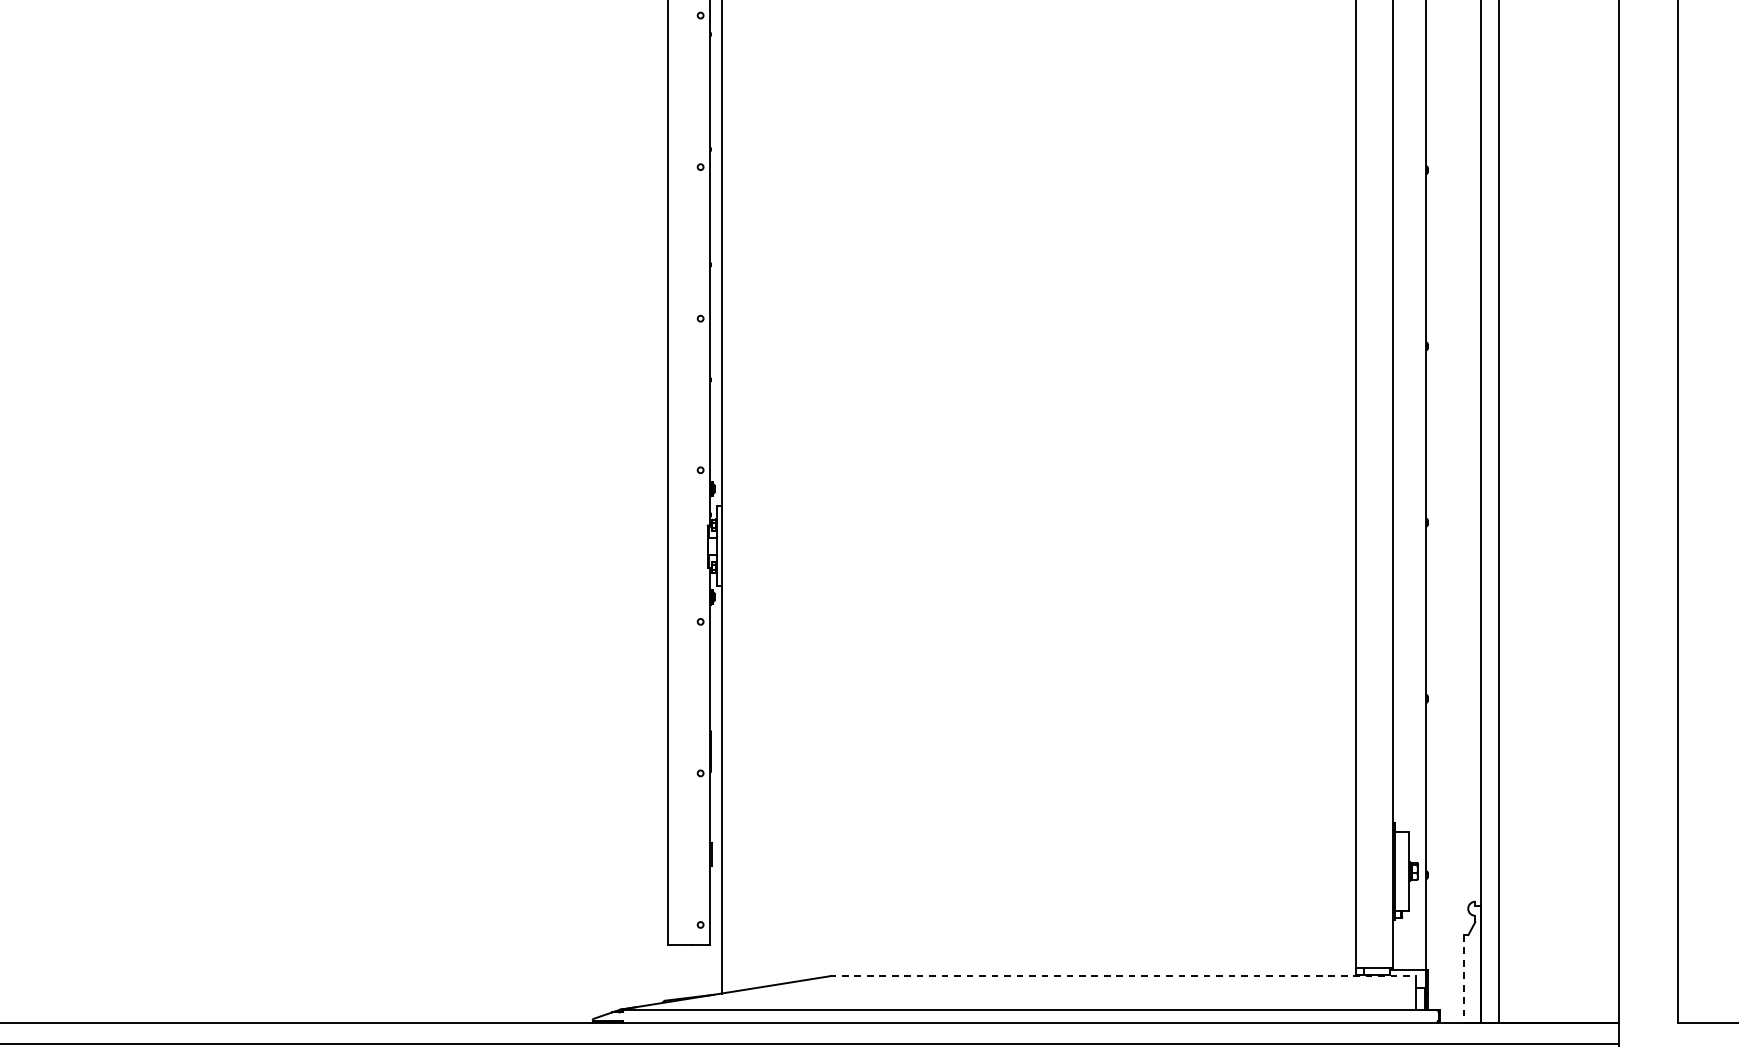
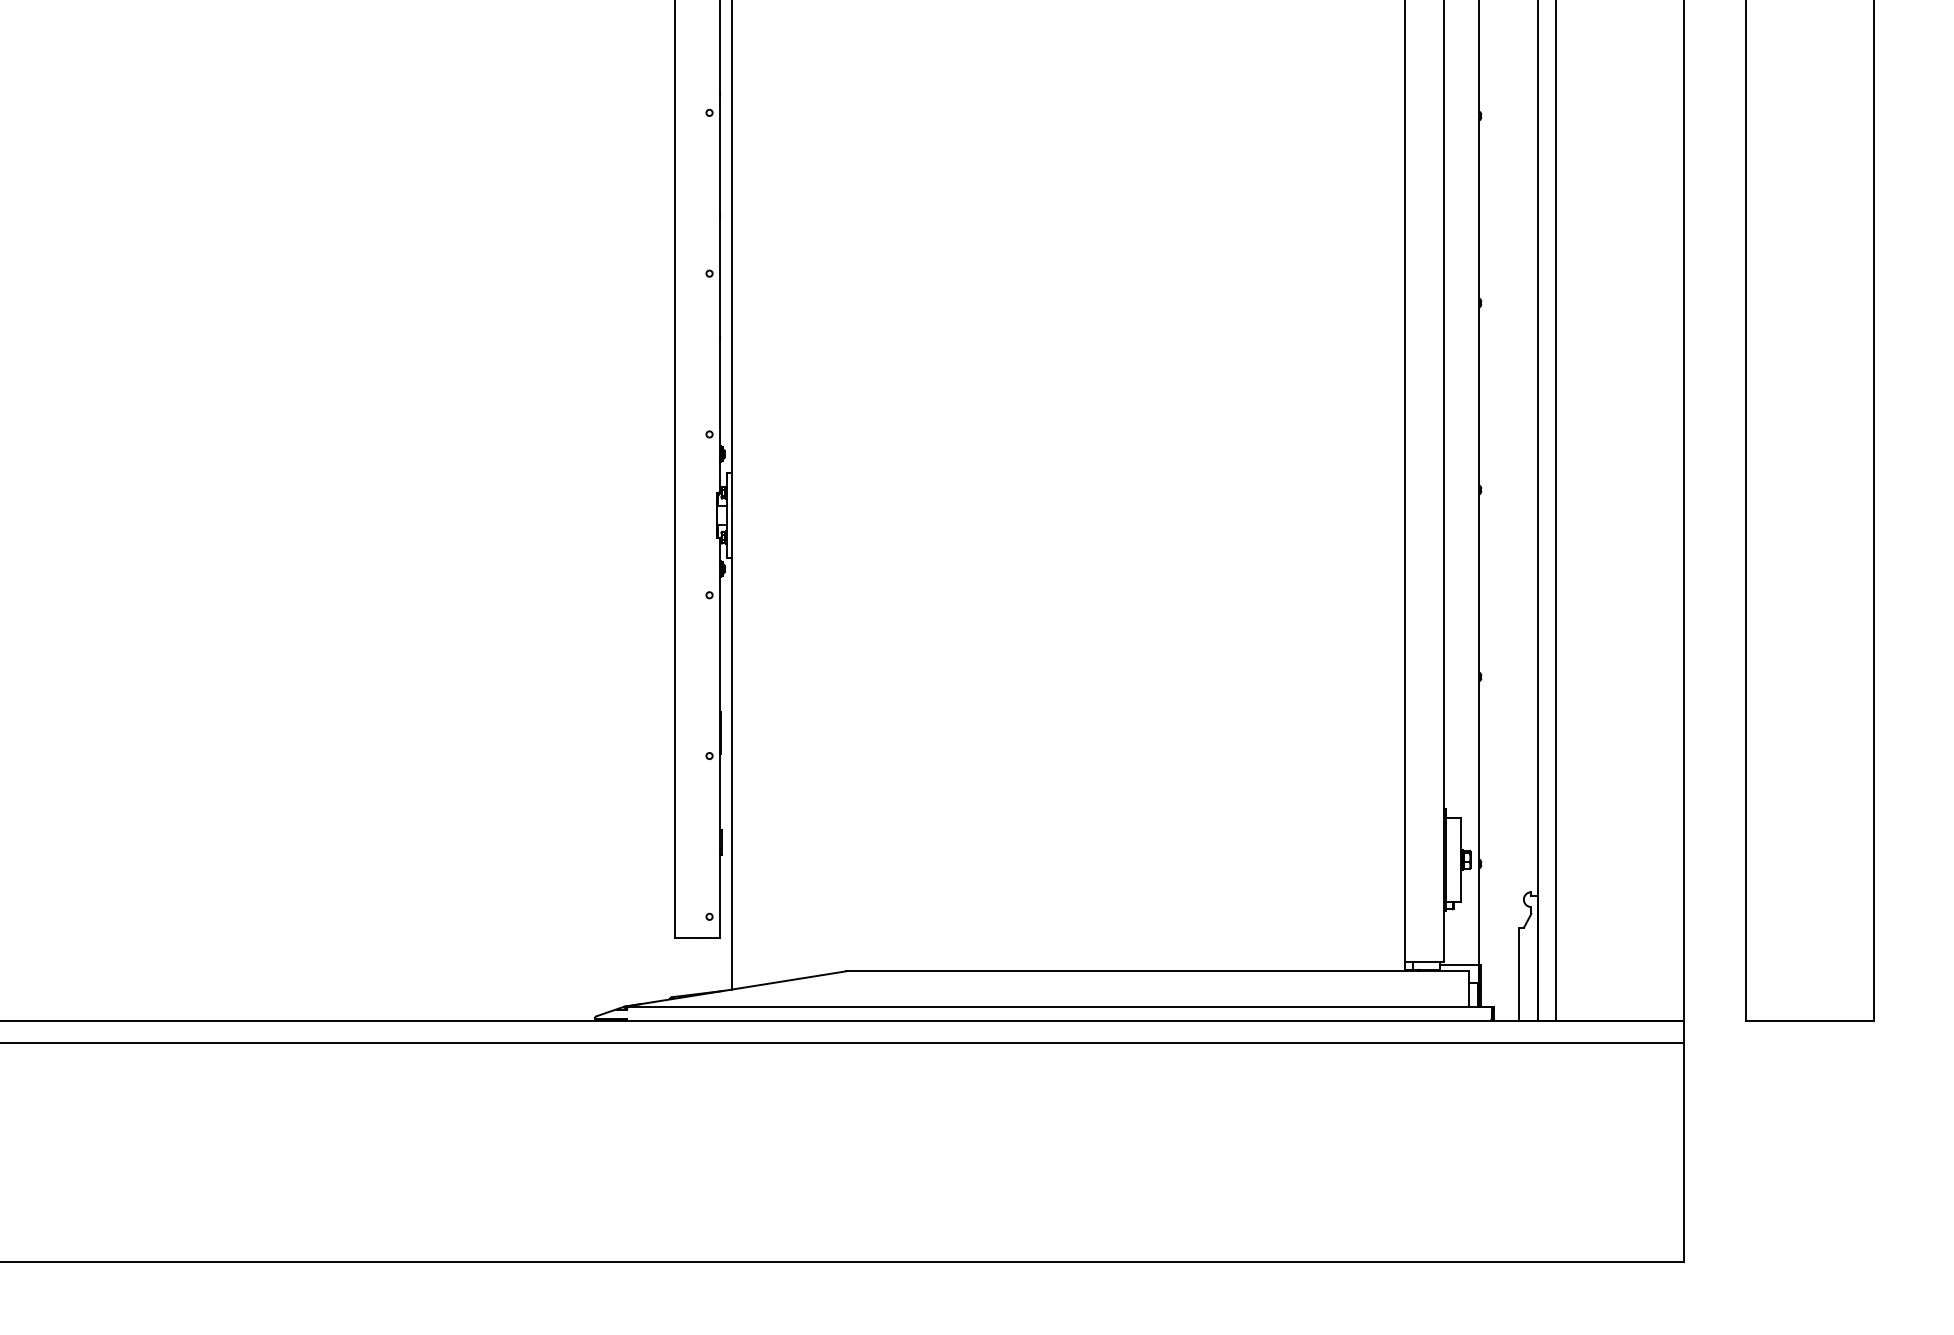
line: (1122, 976) -> (1157, 971), dashed -> solid
line: (1463, 979) -> (1518, 974), dashed -> solid

